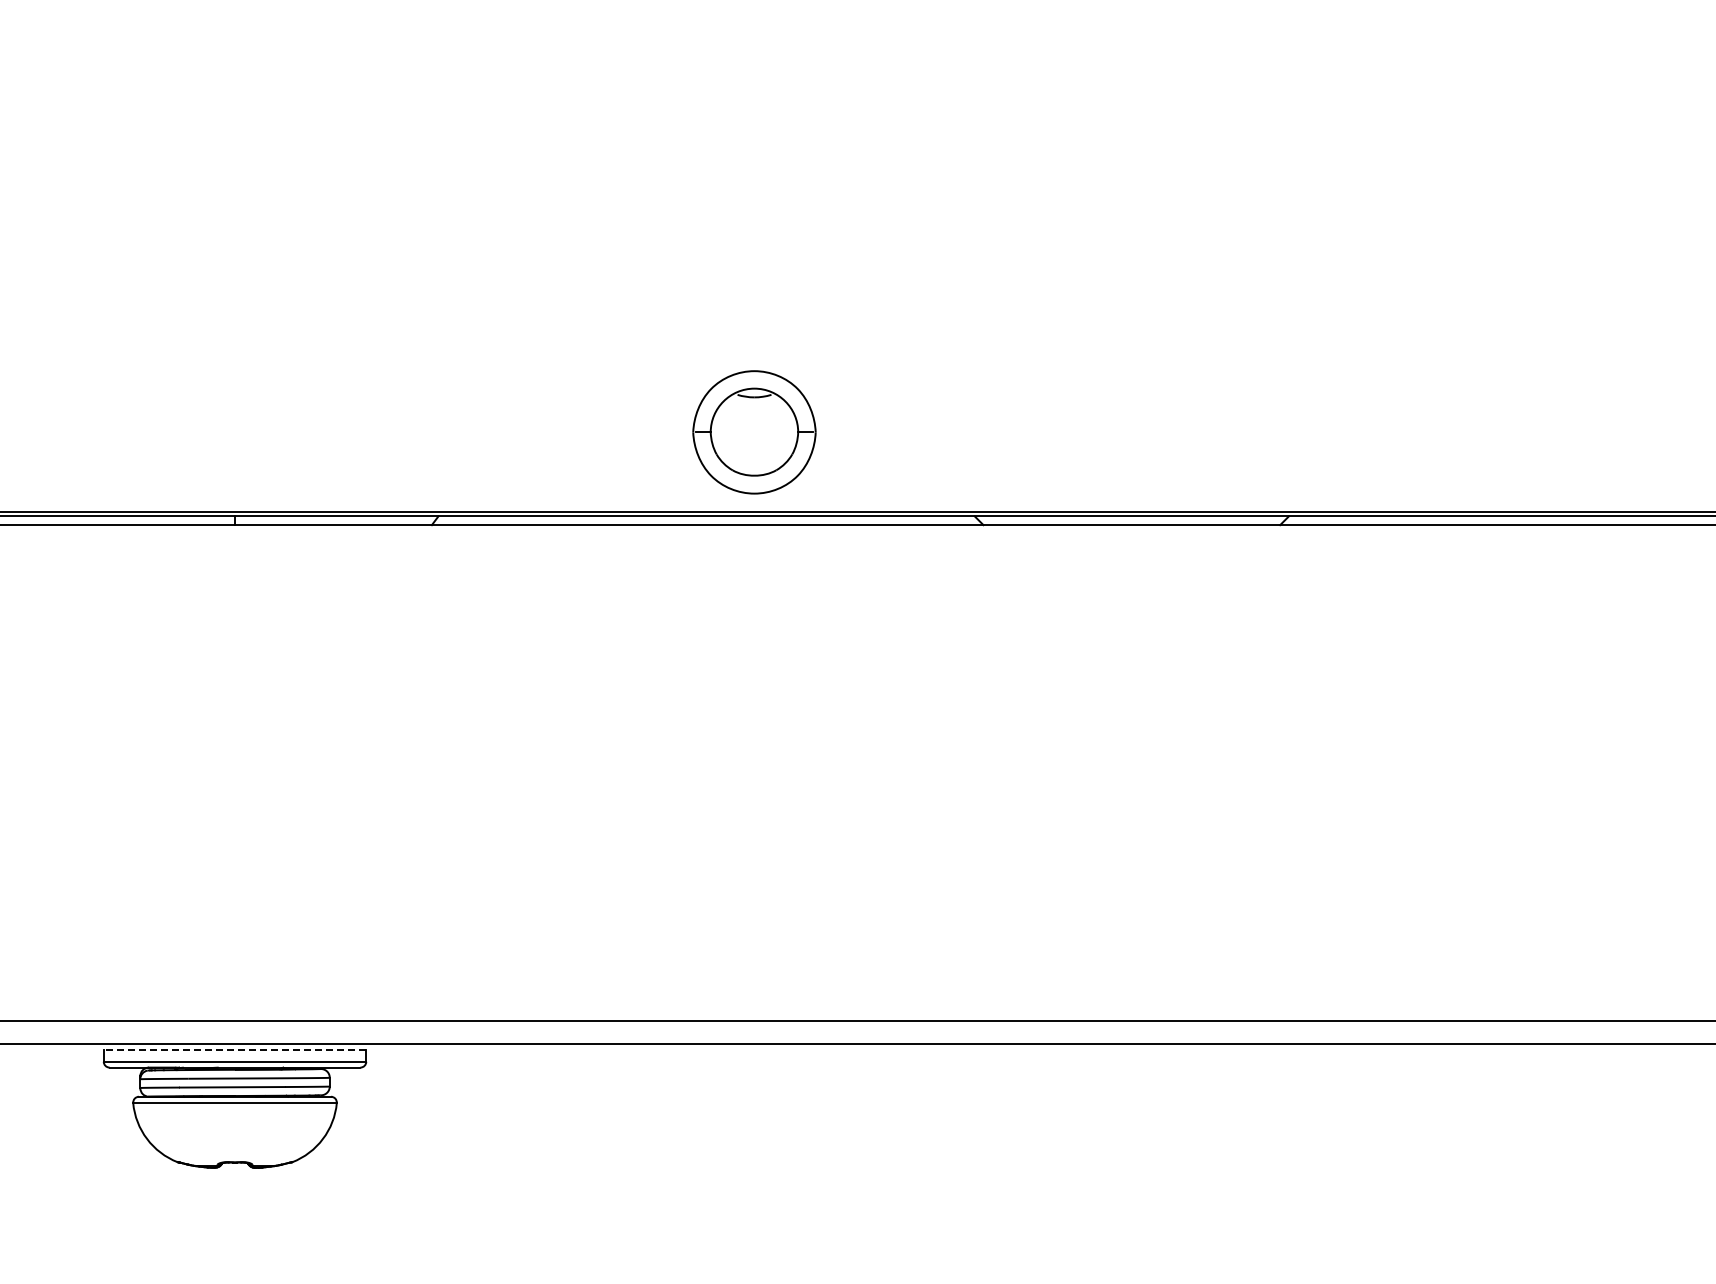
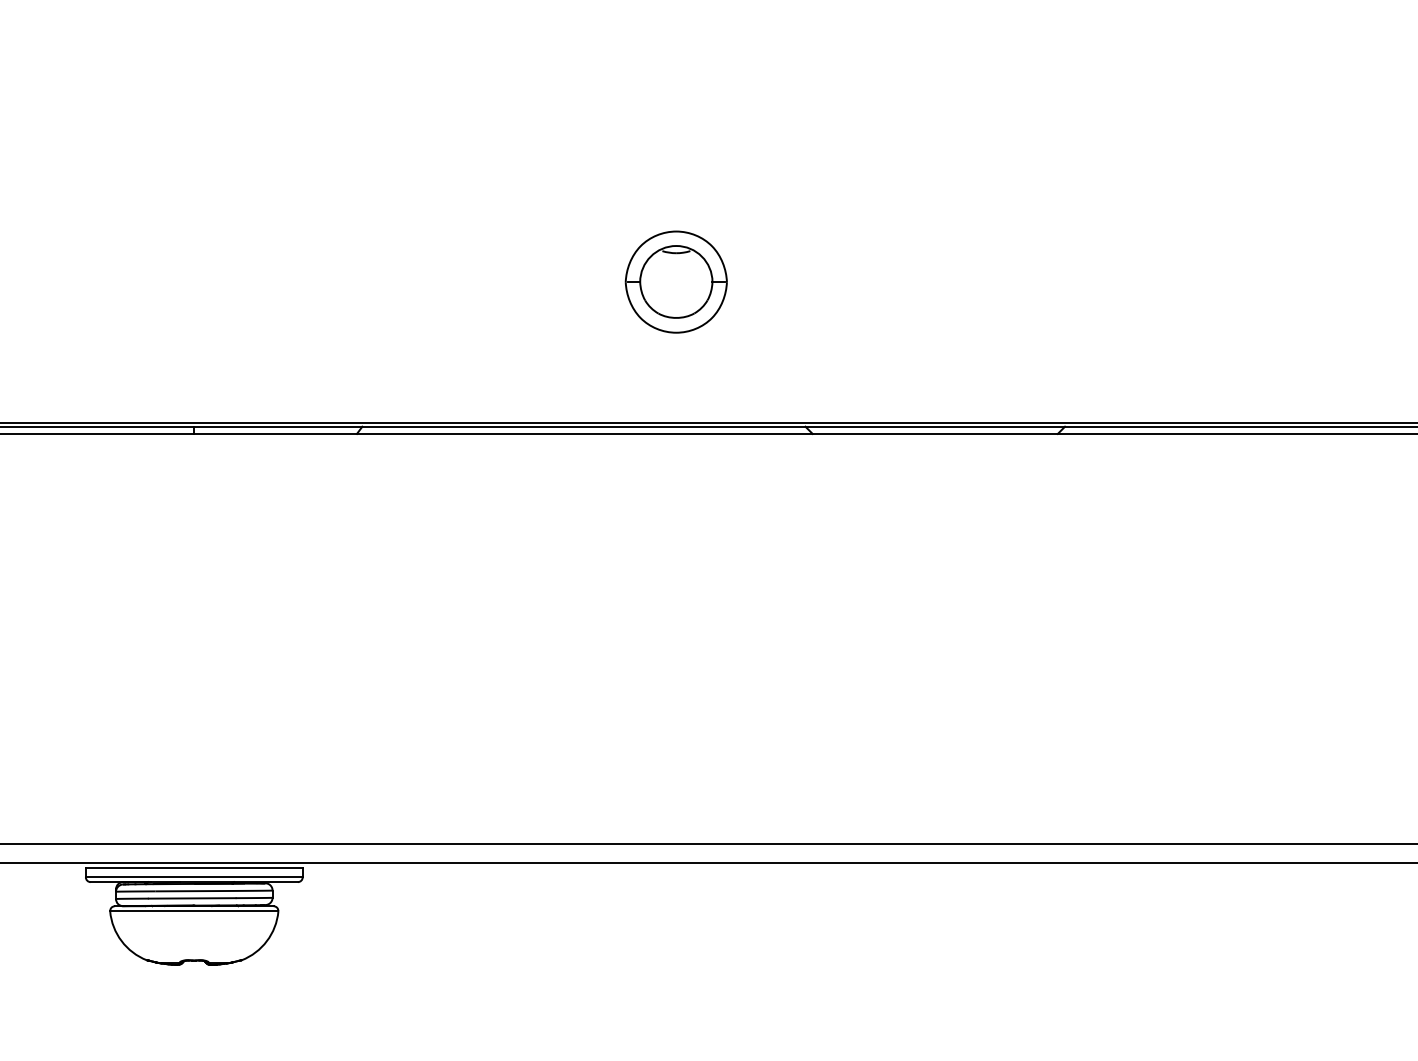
part: (754, 432) -> (676, 282), moved
line: (234, 1050) -> (193, 868), dashed -> solid

